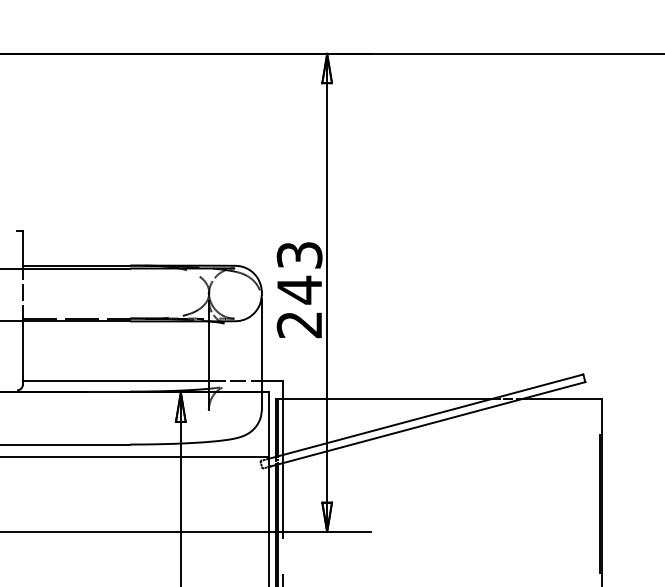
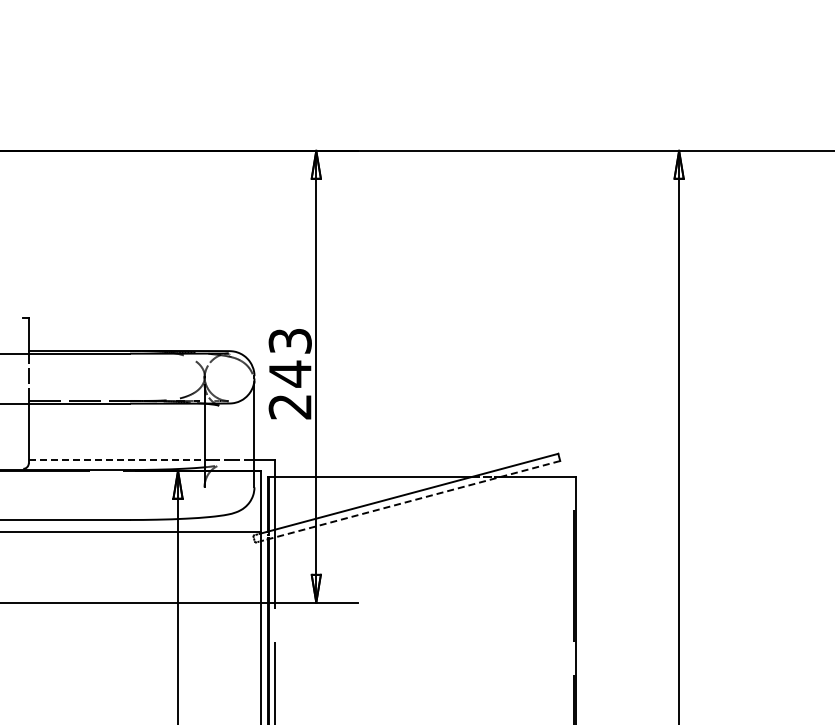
line: (115, 380) -> (116, 459), solid -> dashed
line: (427, 423) -> (411, 500), solid -> dashed

